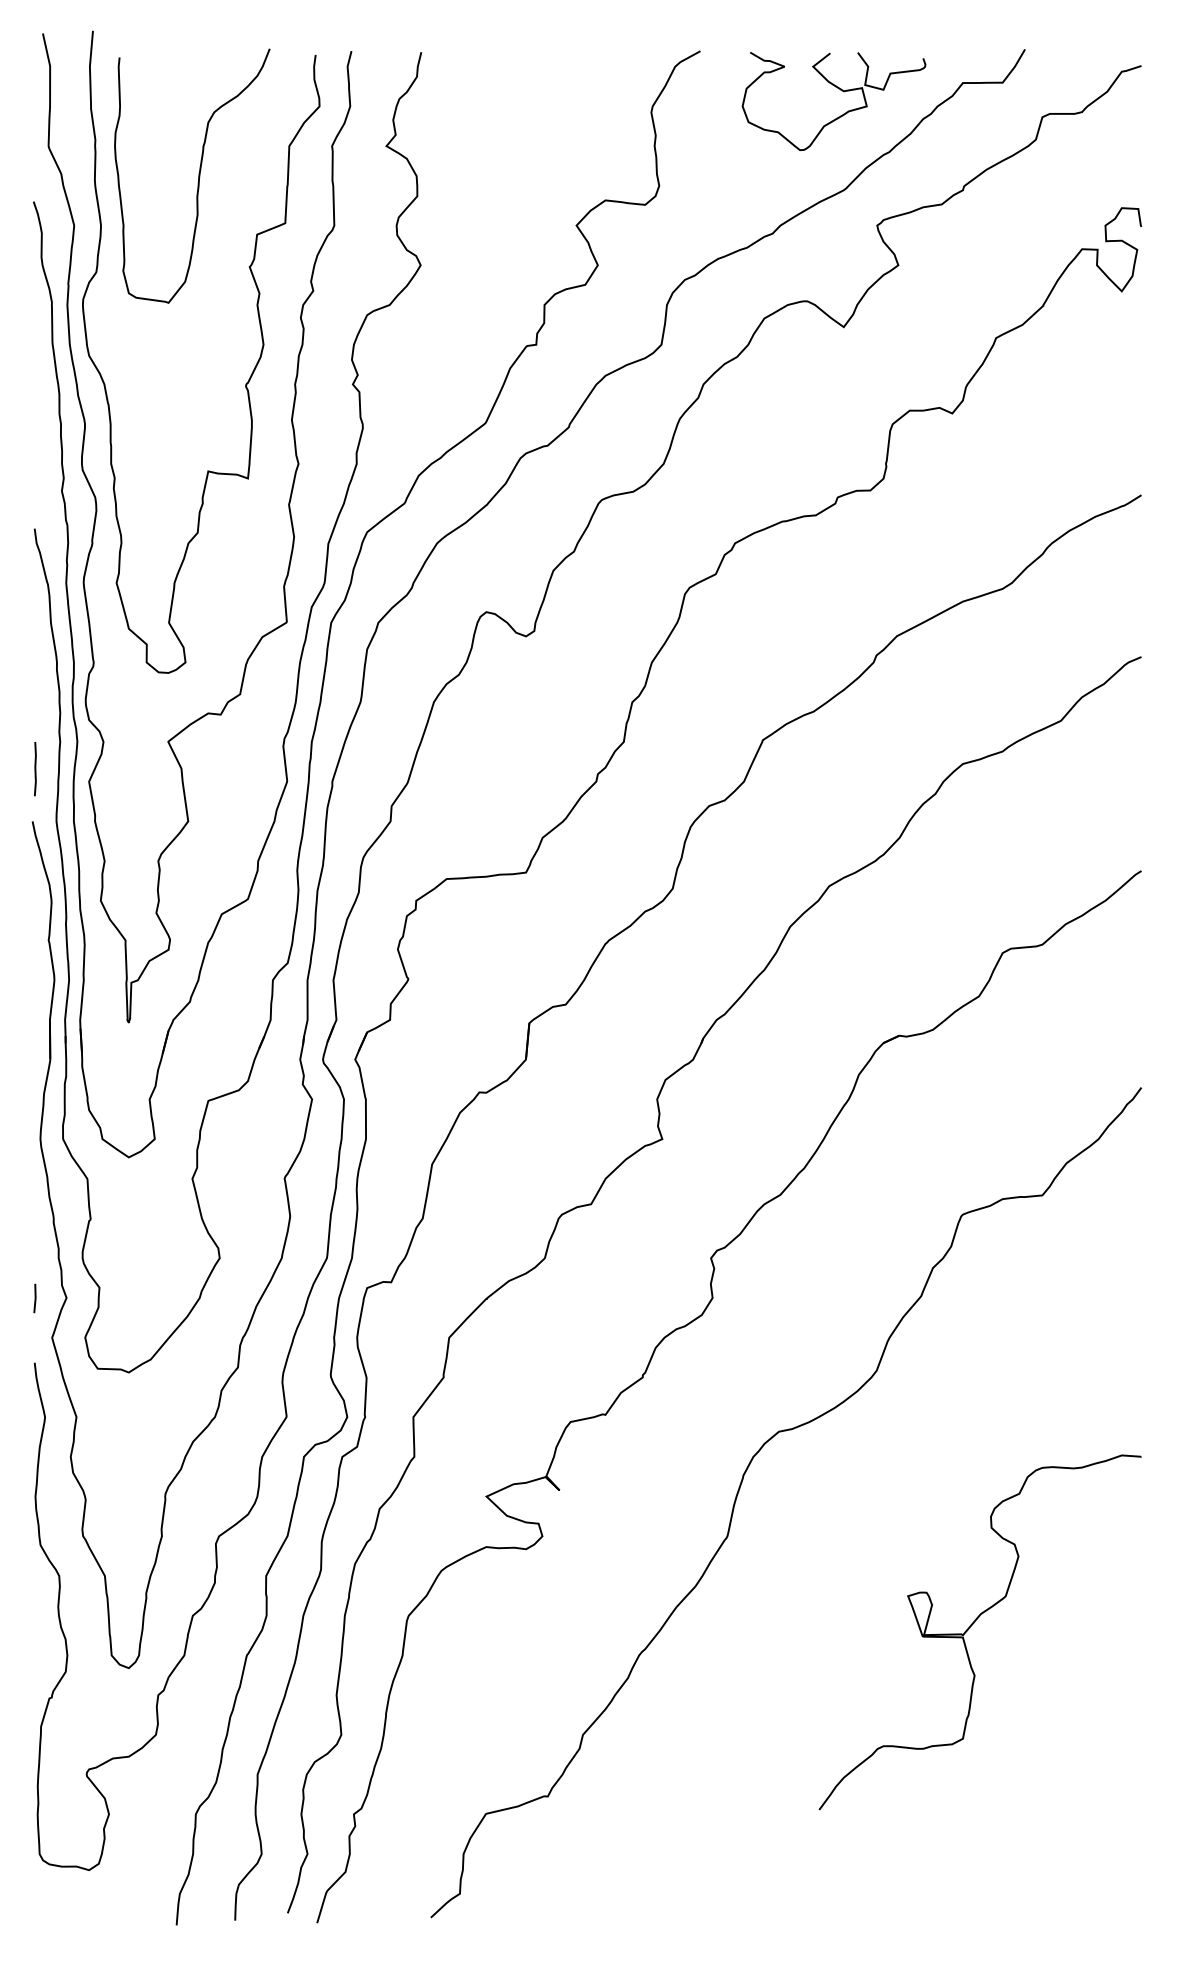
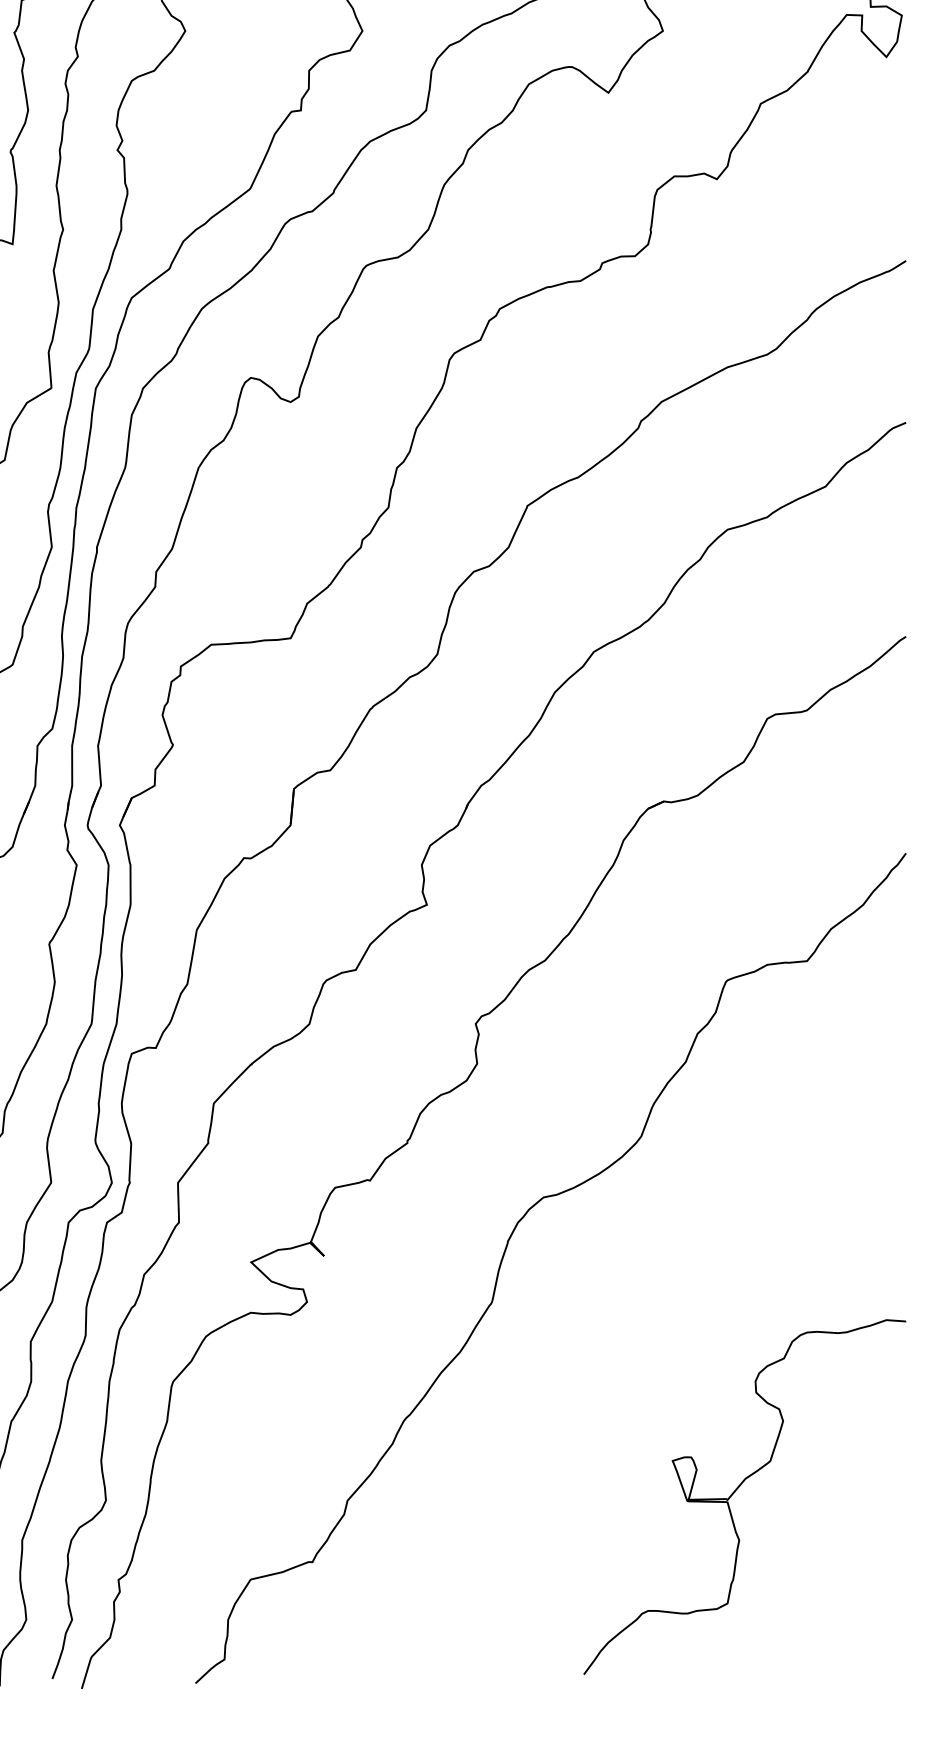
curve: (972, 1625) -> (737, 1490), moved

